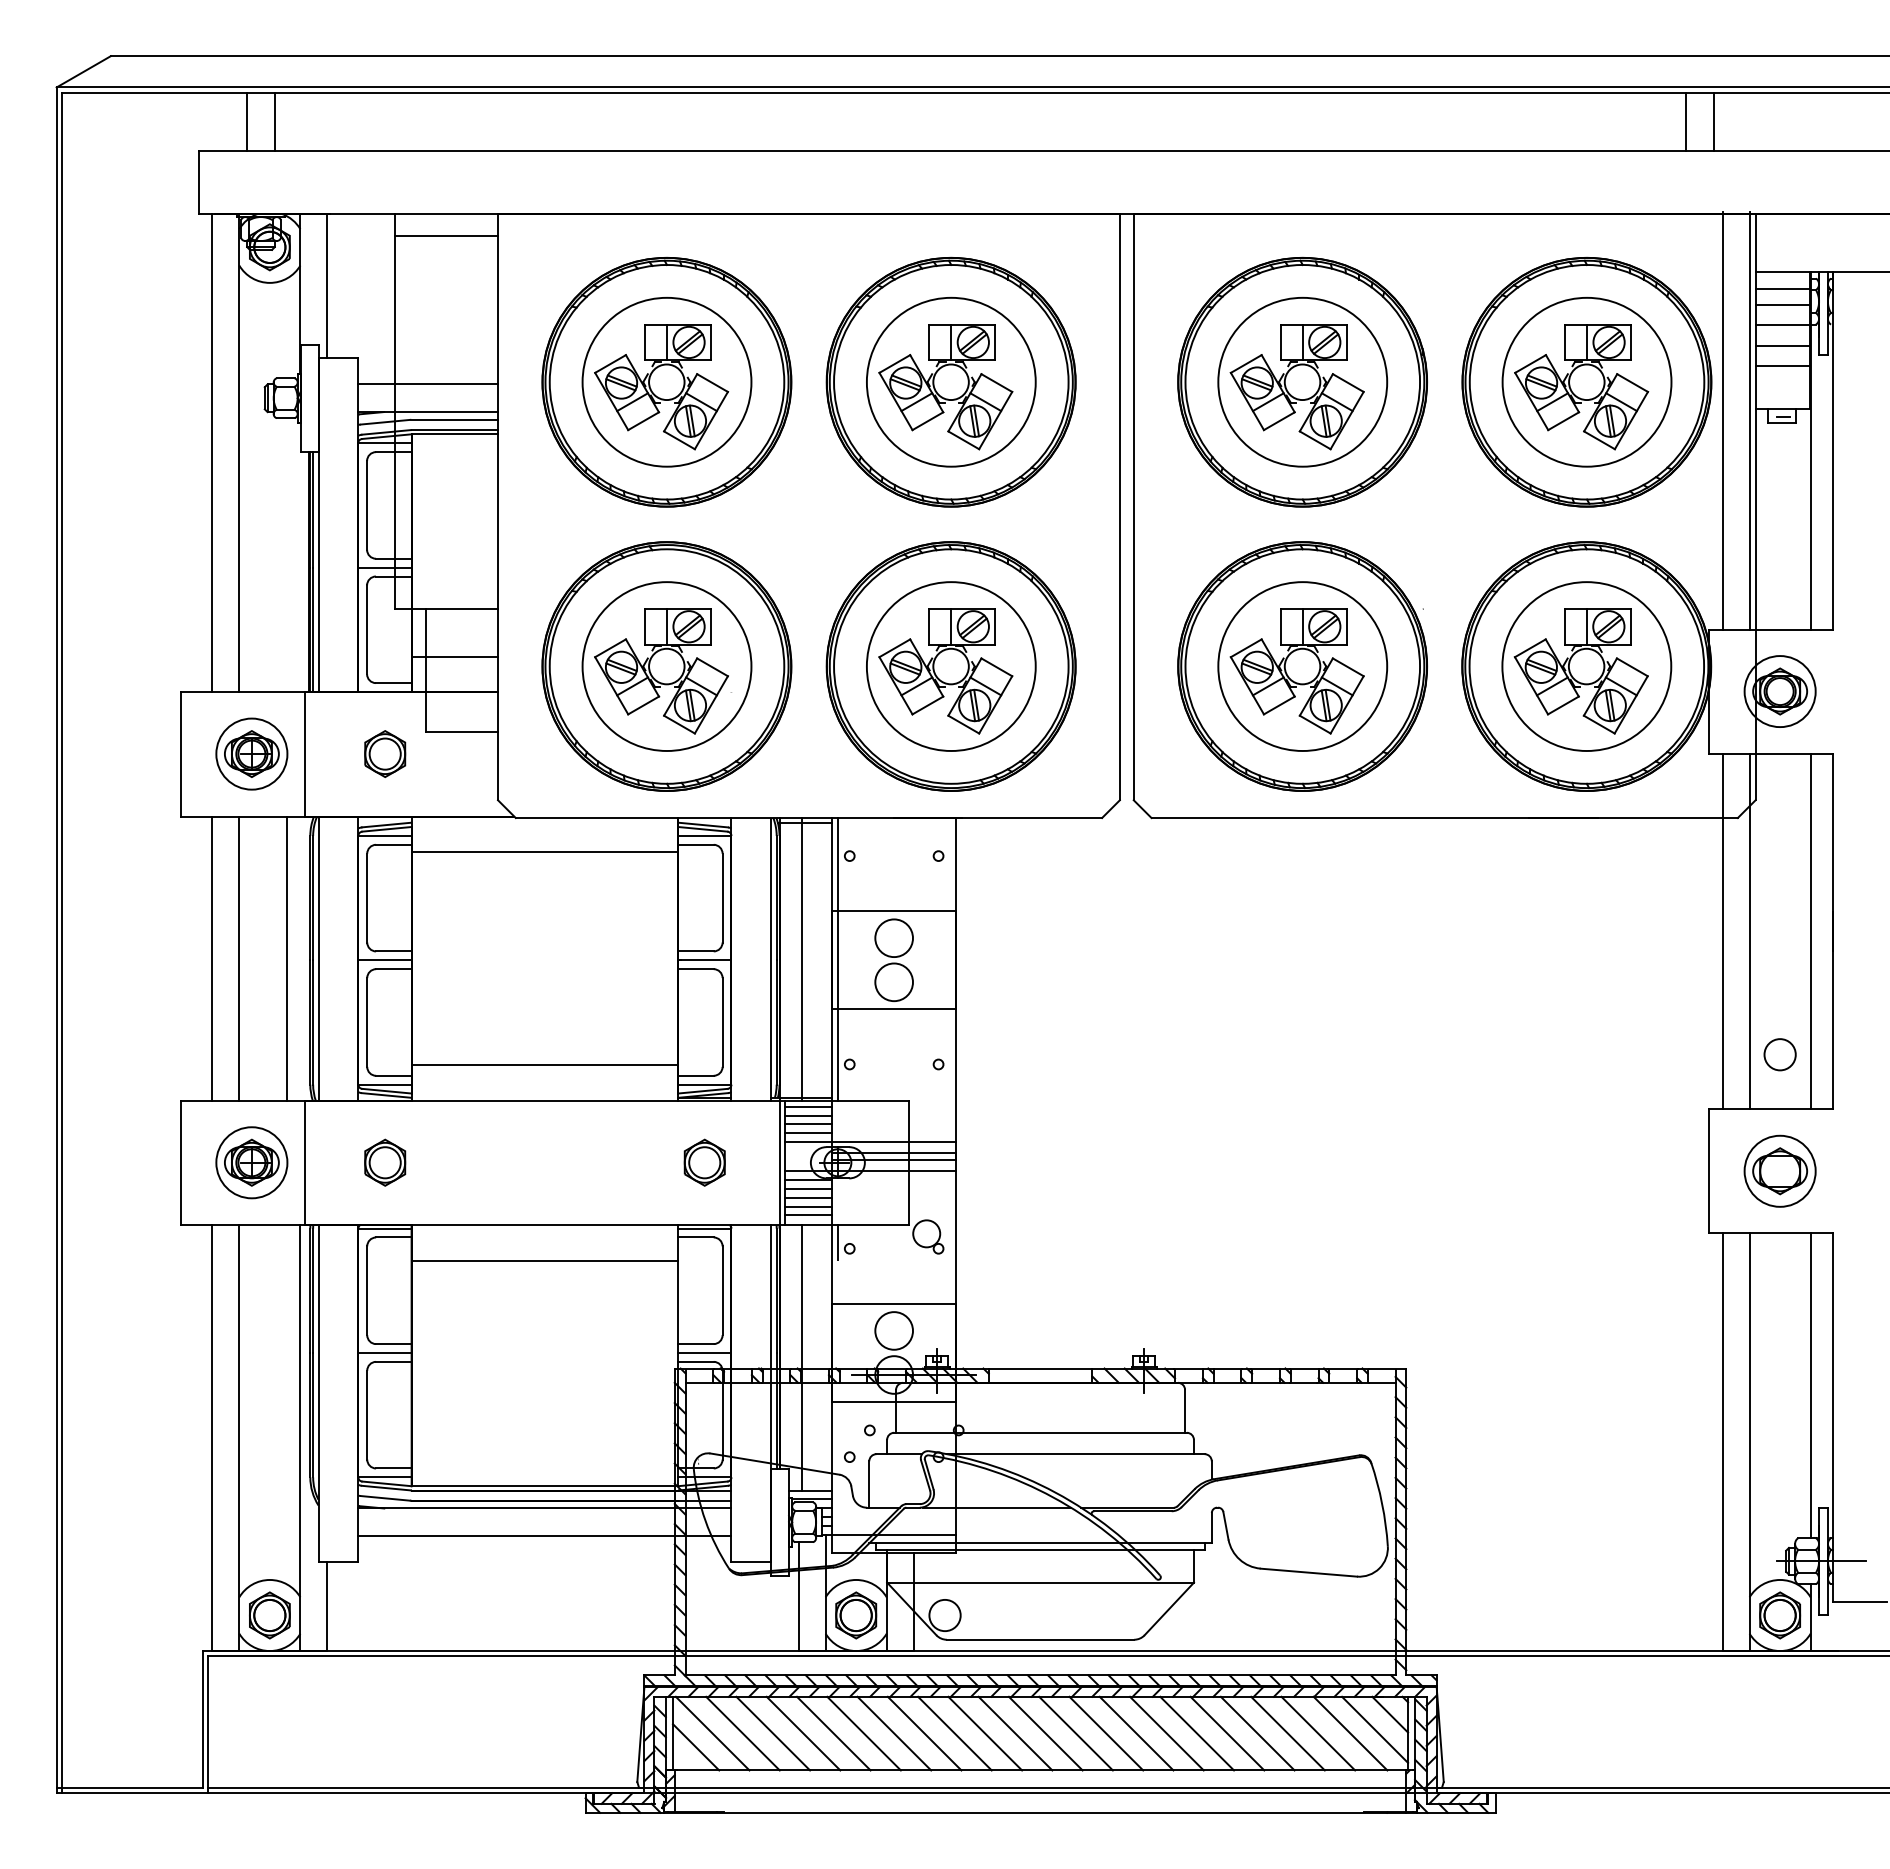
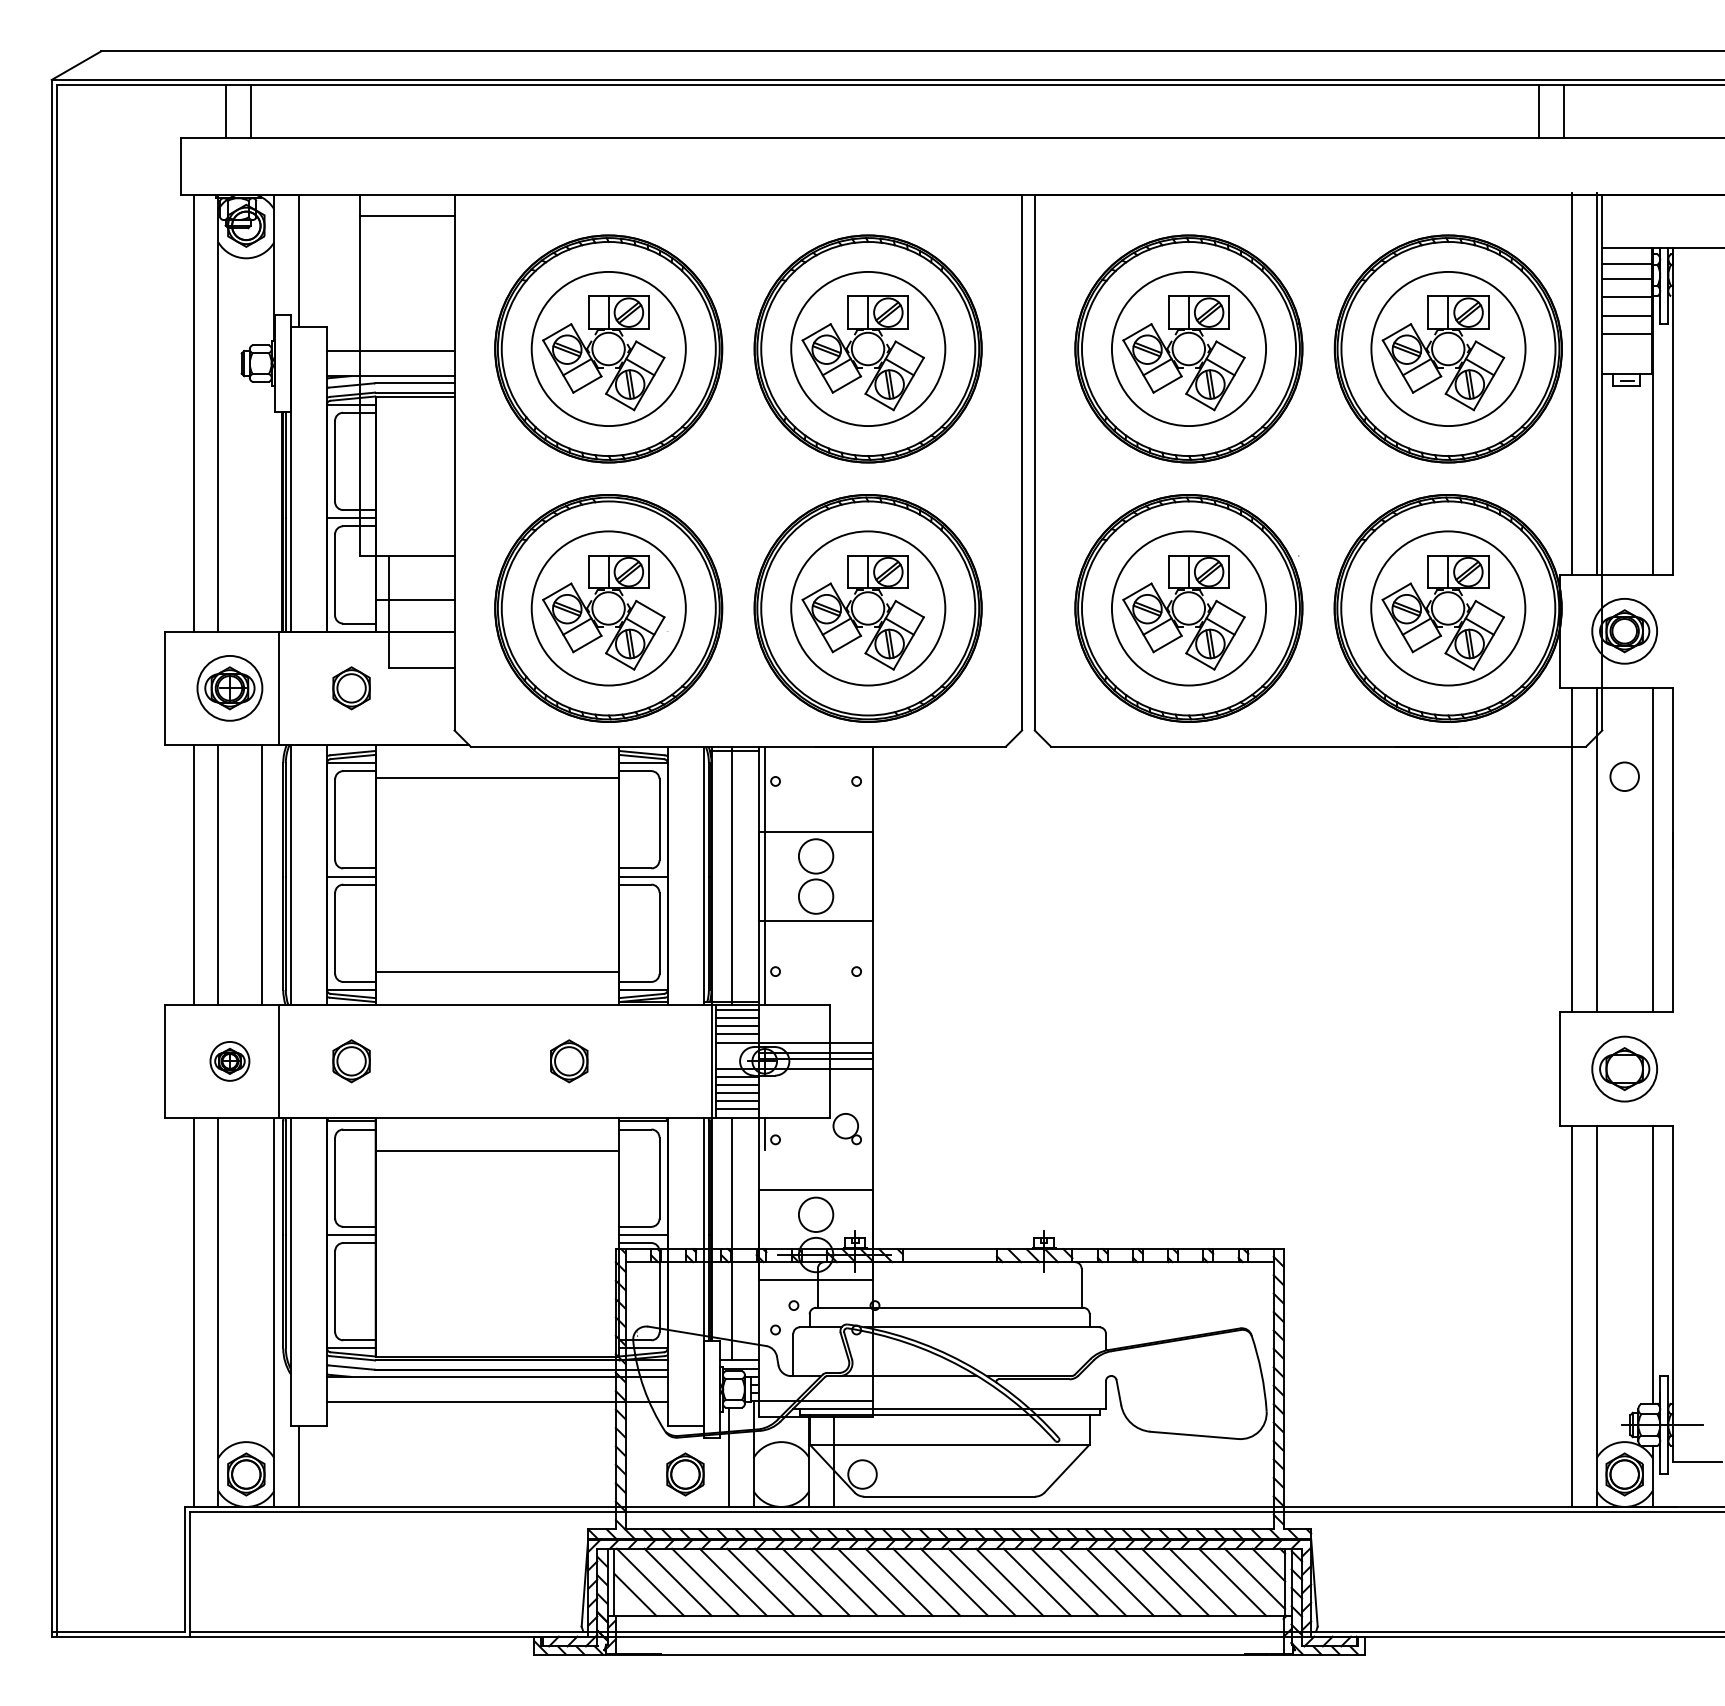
circle: (1779, 1054) -> (1624, 776), moved
part: (251, 1162) -> (229, 1061), size x0.6
part: (705, 1162) -> (569, 1061), moved
part: (856, 1615) -> (685, 1474), moved

